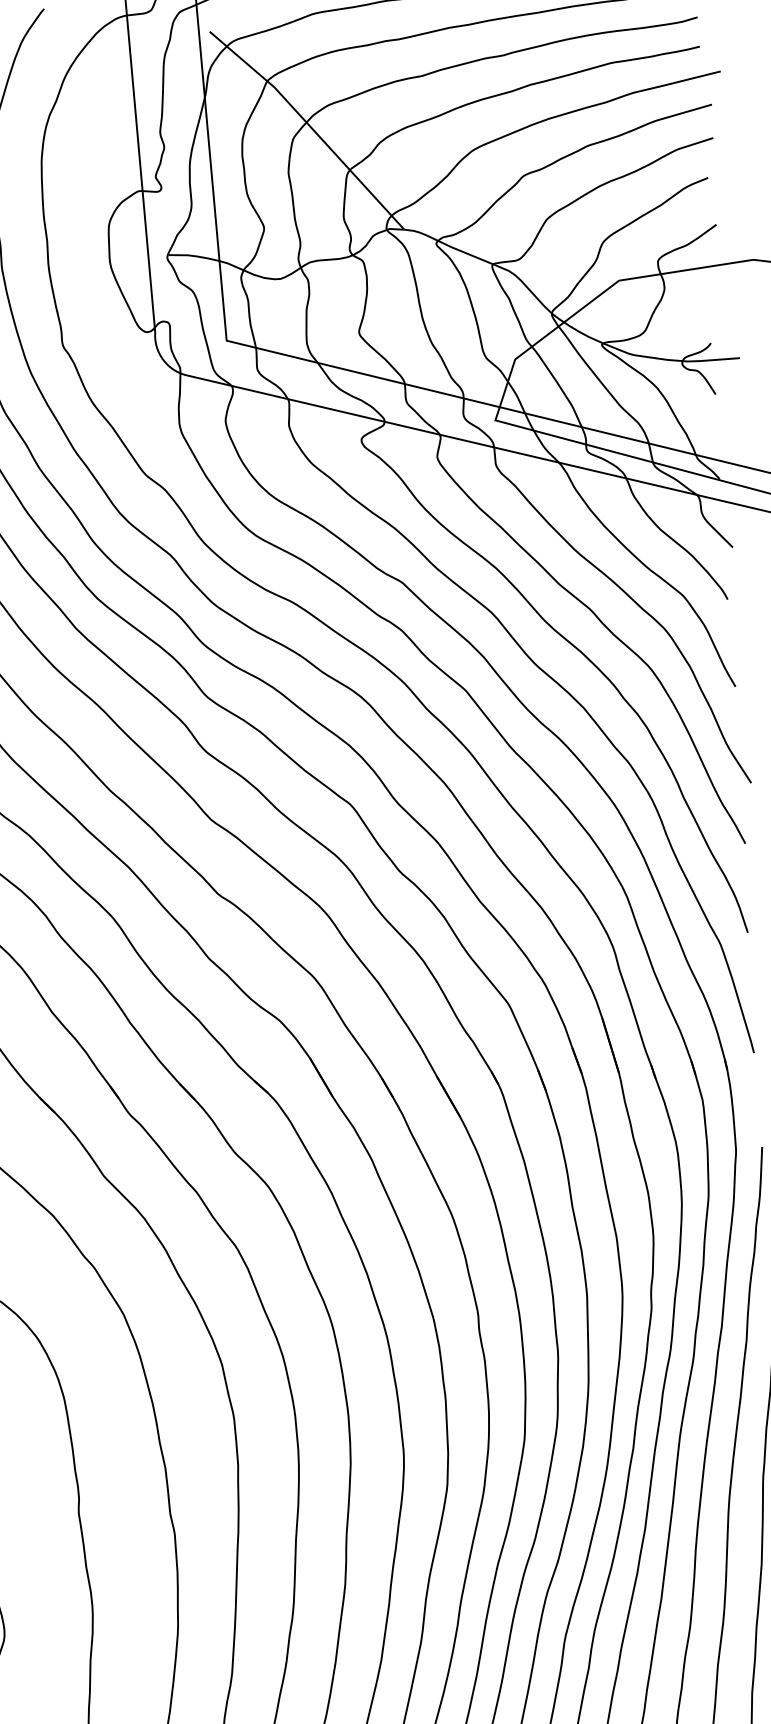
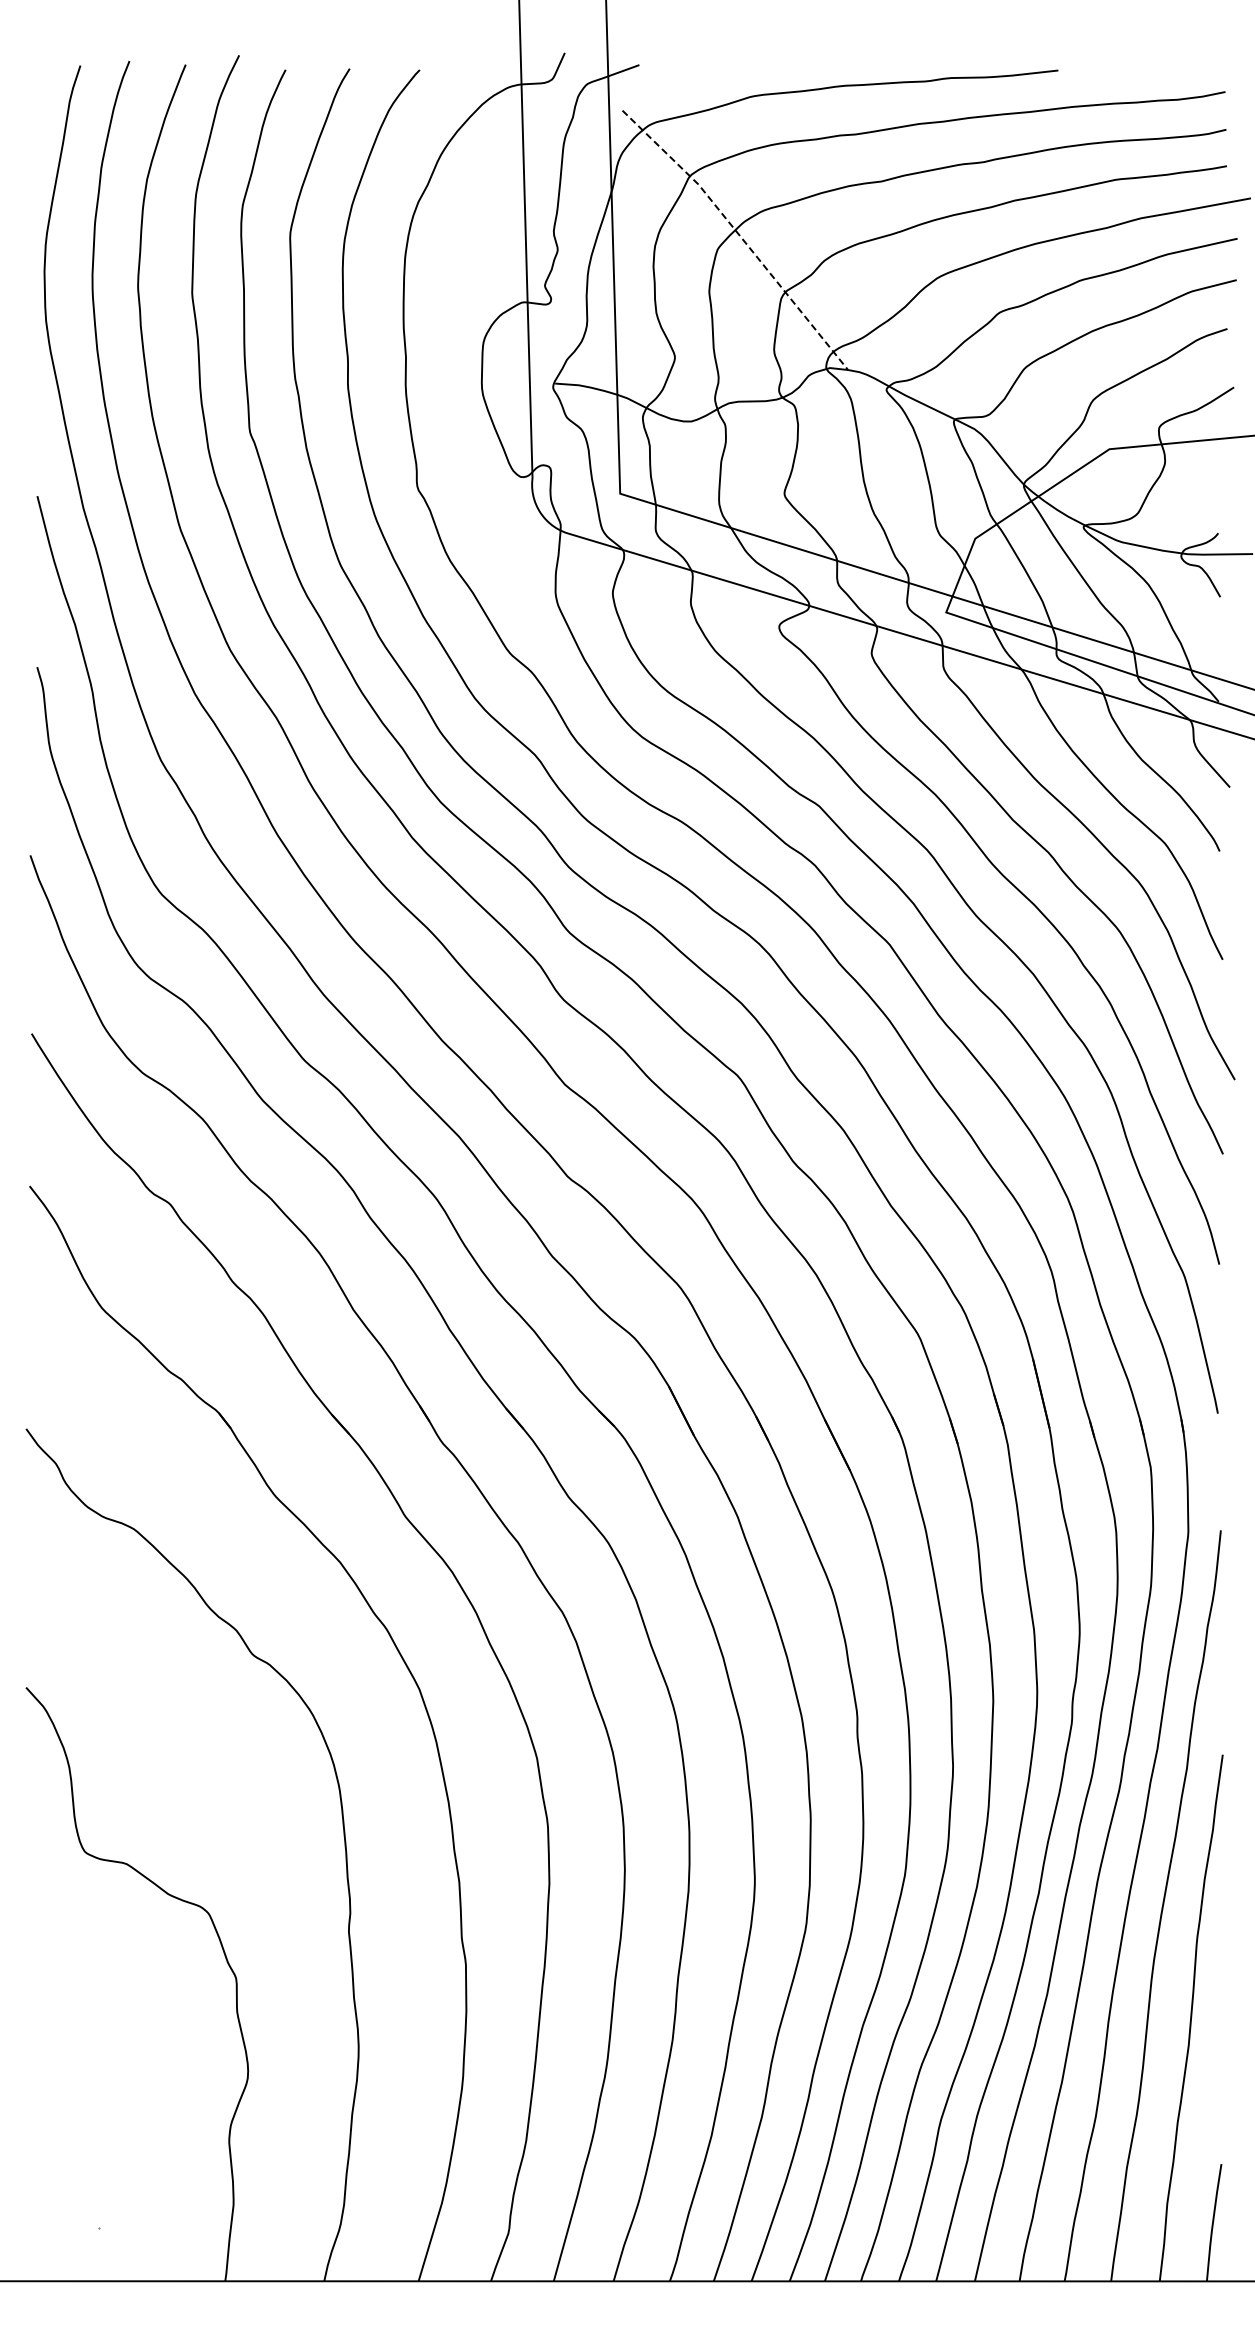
line: (310, 126) -> (739, 235), solid -> dashed

